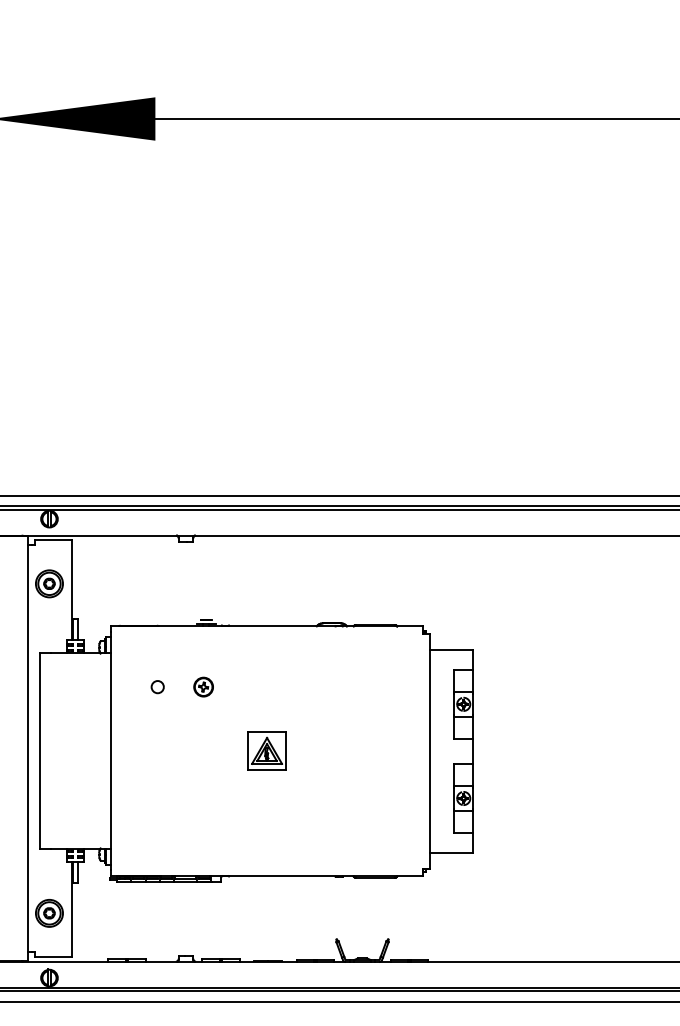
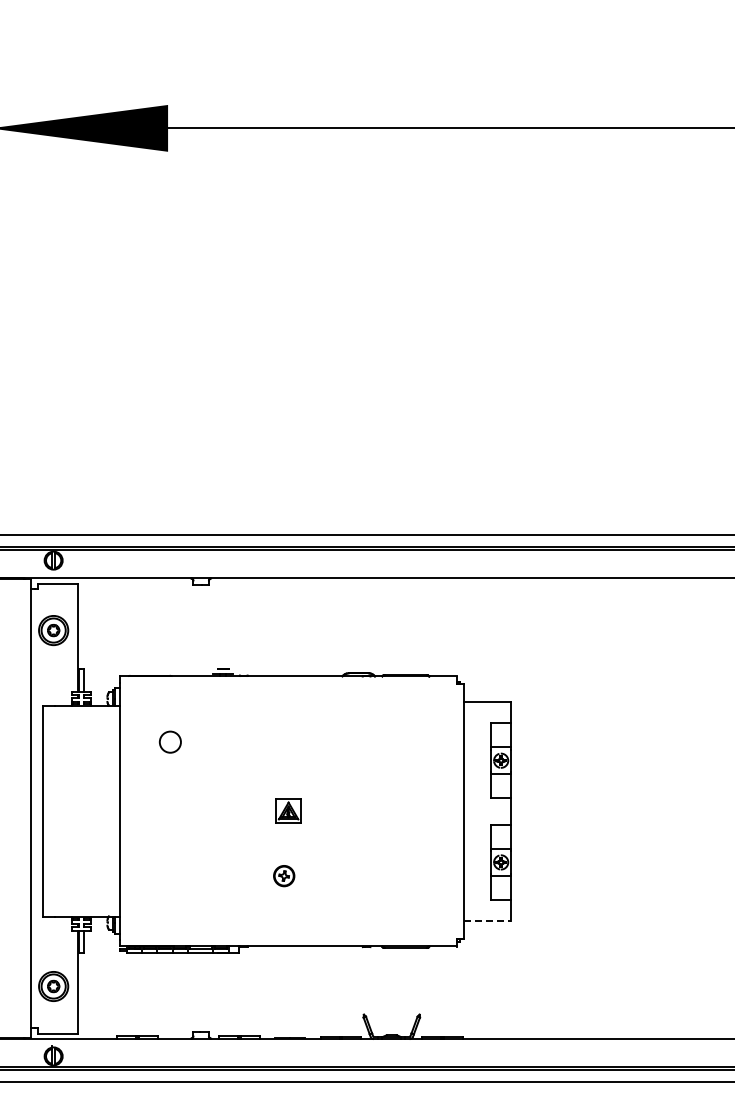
circle: (157, 686) -> (170, 741), size x1.6
part: (203, 687) -> (284, 876), moved
part: (266, 750) -> (288, 810), size x0.6
line: (451, 853) -> (487, 921), solid -> dashed

